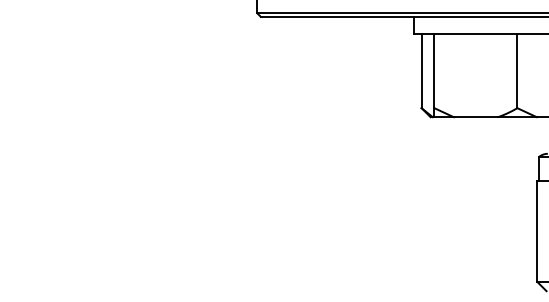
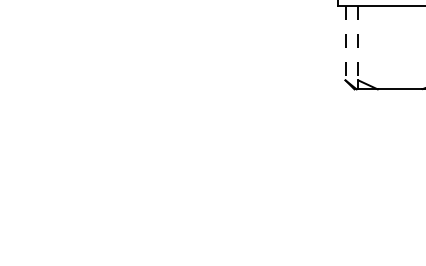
line: (421, 71) -> (345, 43), solid -> dashed
line: (434, 71) -> (358, 43), solid -> dashed

